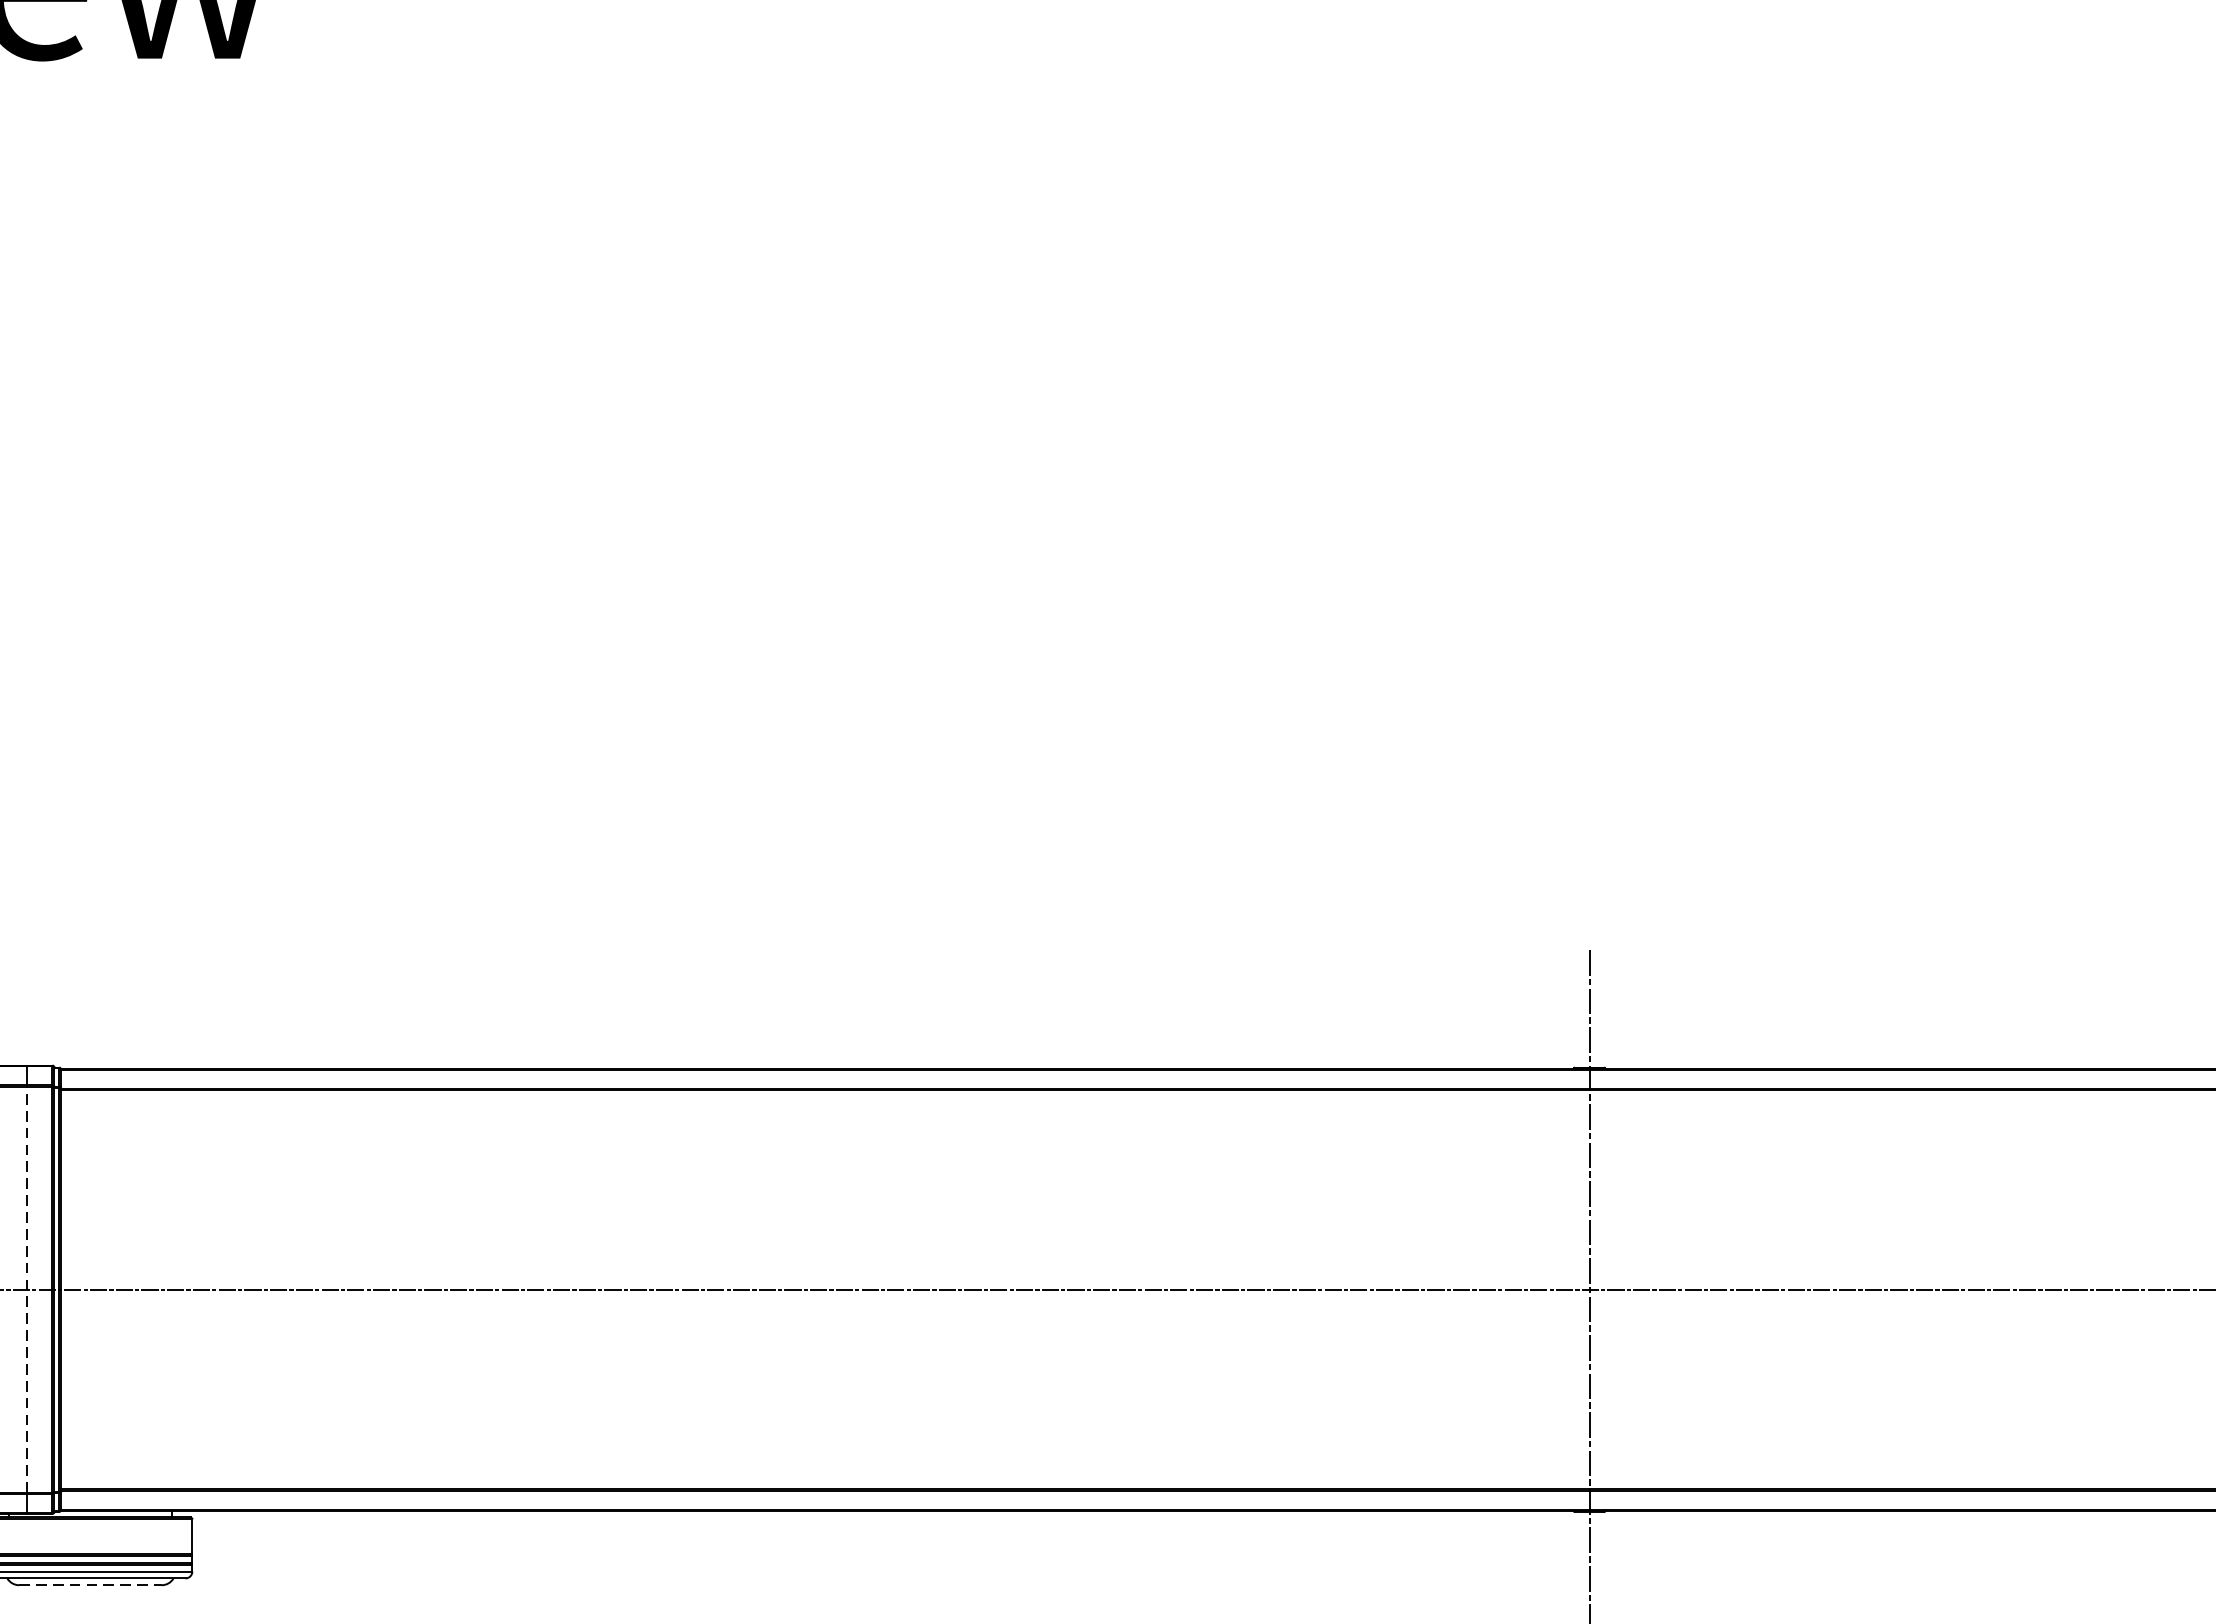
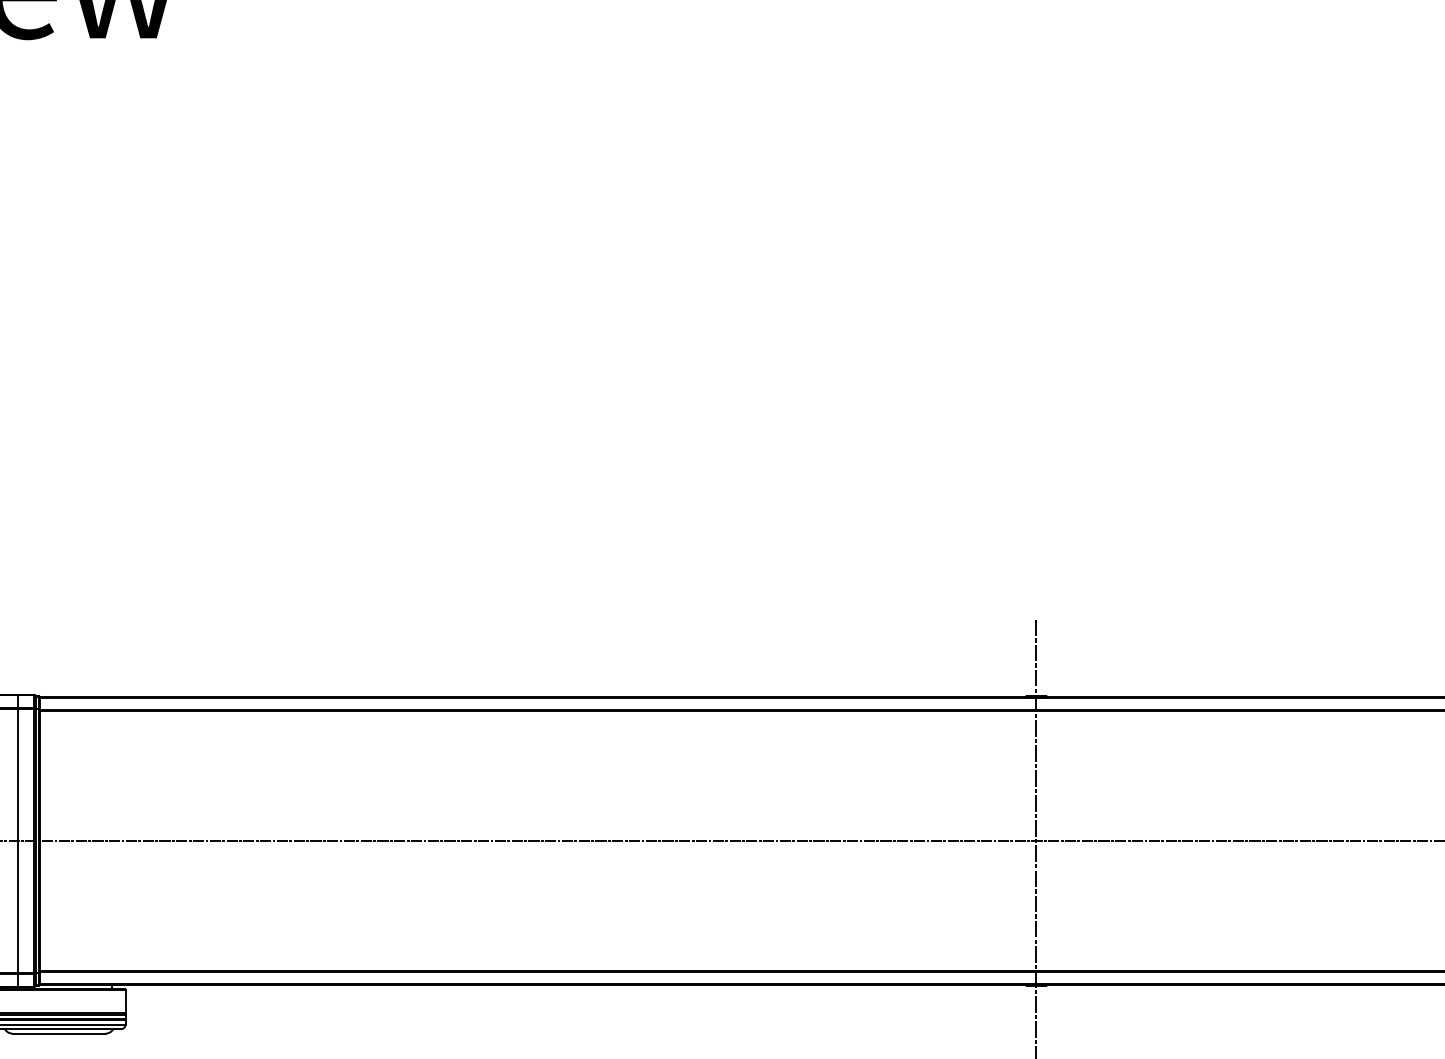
line: (26, 1289) -> (17, 840), dashed -> solid
line: (91, 1585) -> (59, 1033), dashed -> solid

